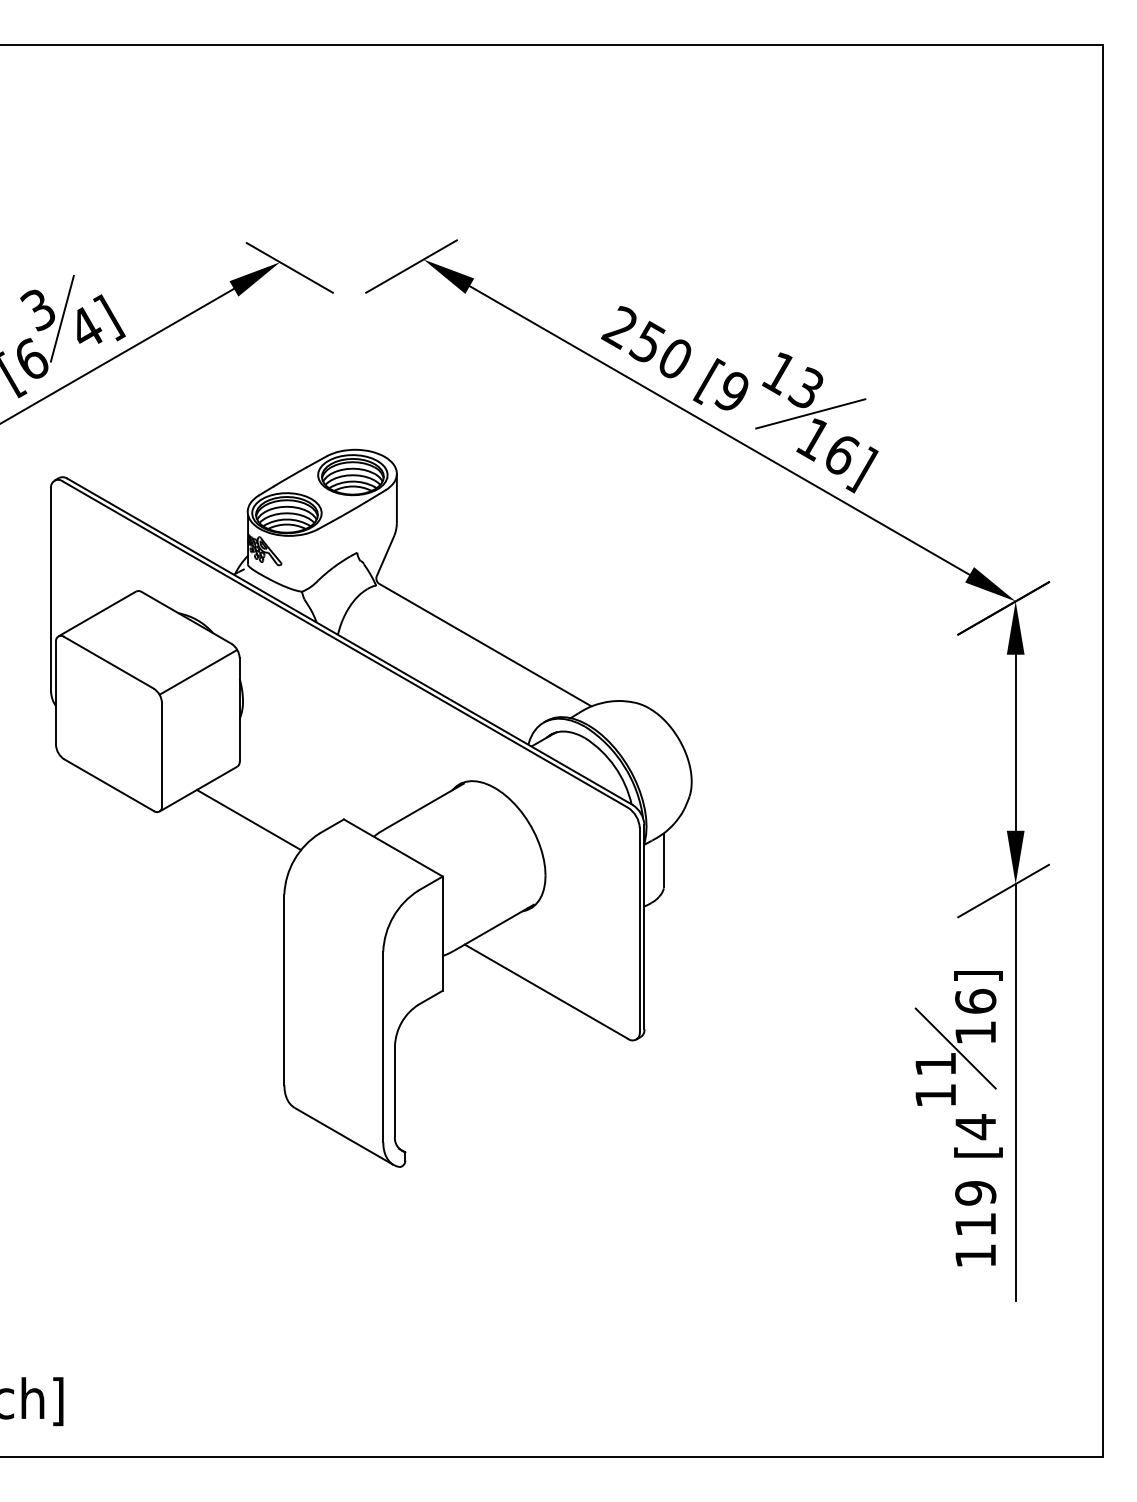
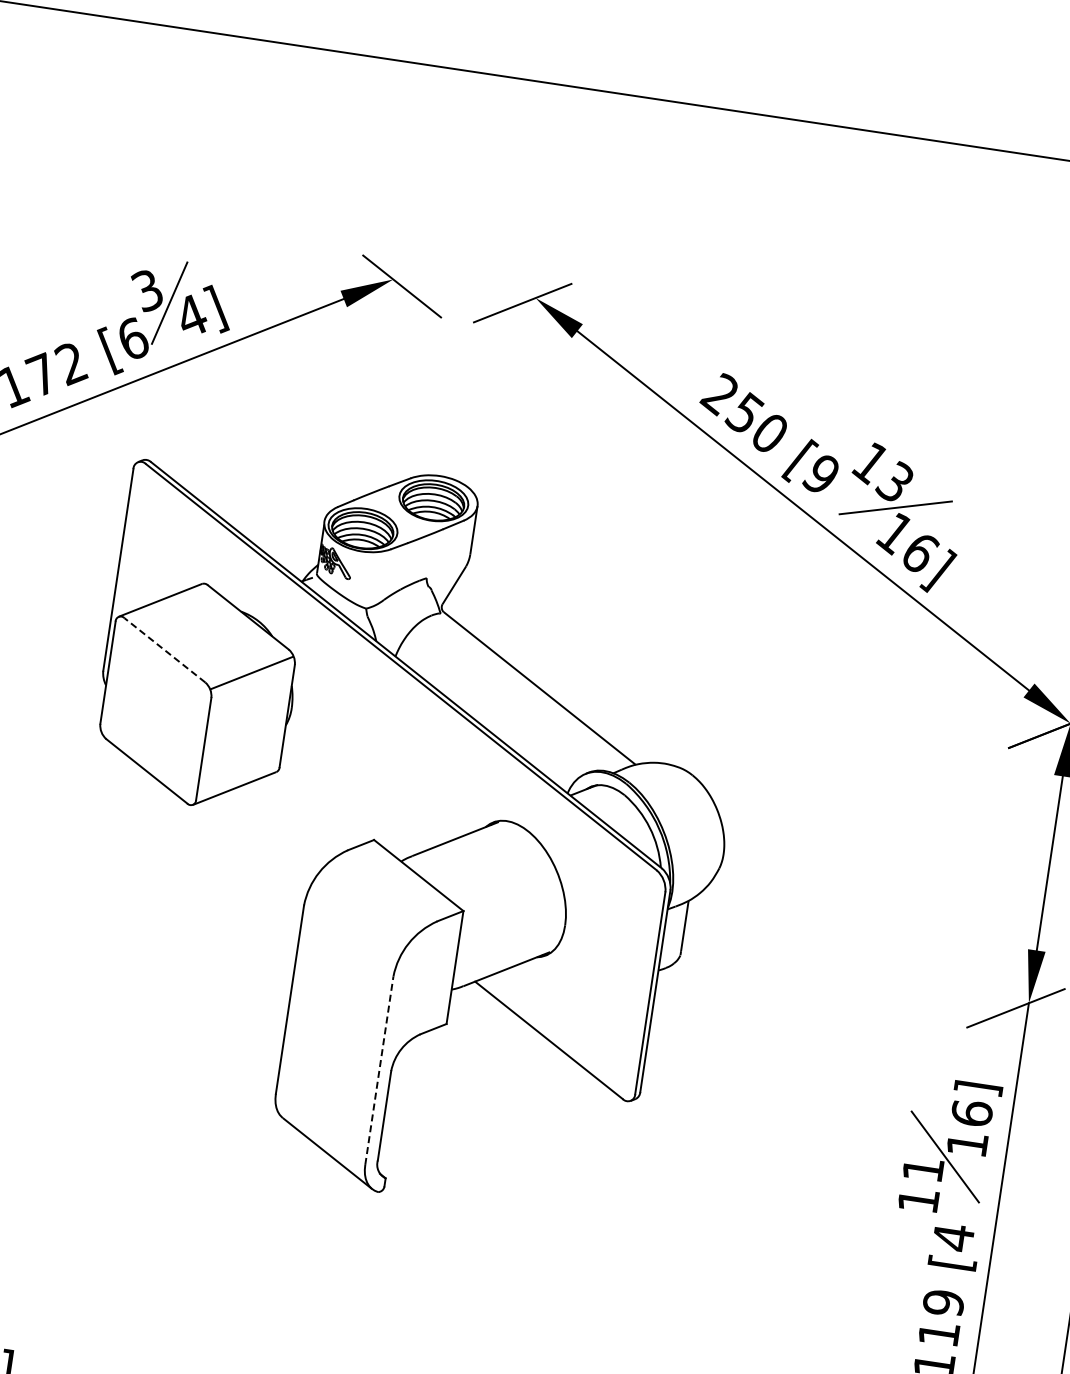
line: (109, 662) -> (165, 650), solid -> dashed
line: (248, 819) -> (279, 825), removed
line: (383, 1046) -> (379, 1070), solid -> dashed

